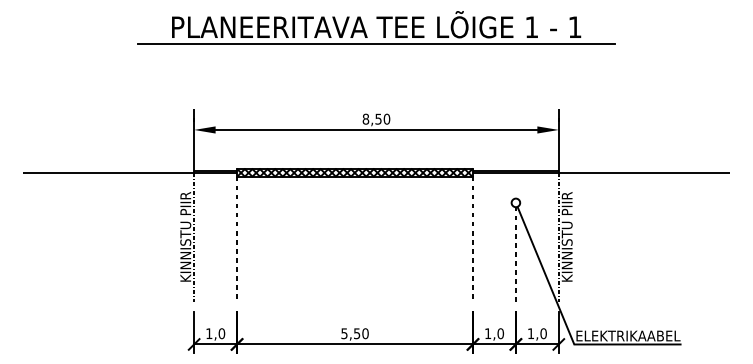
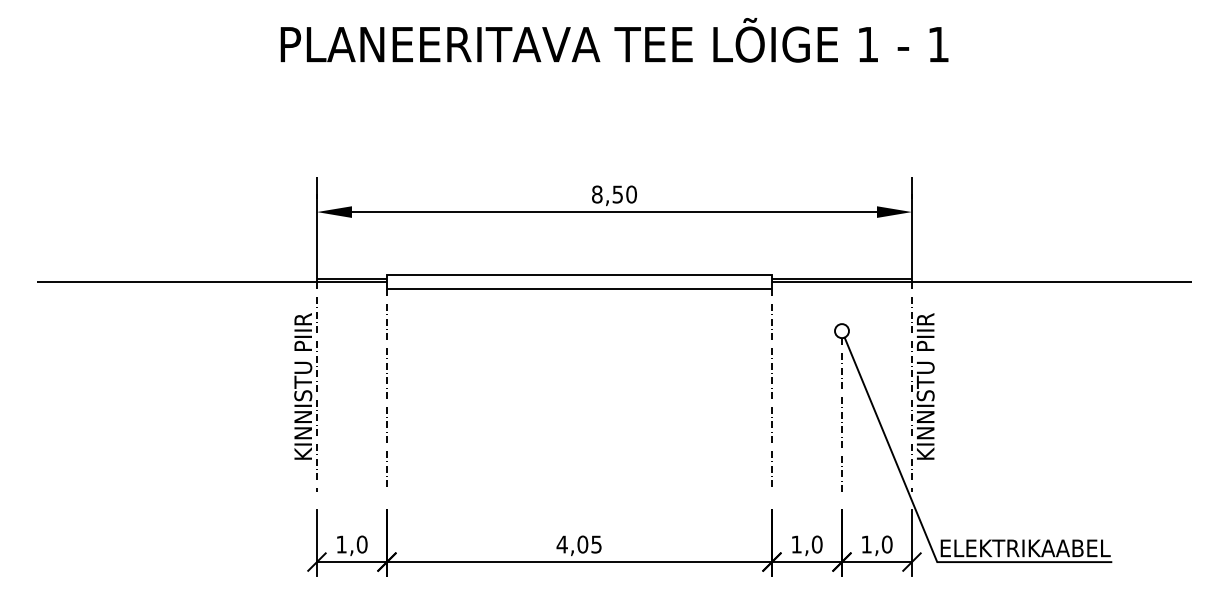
line: (376, 44) -> (614, 72), removed
hatch: (355, 172) -> (580, 281), removed
text: (354, 333) -> (578, 544), 5,50 -> 4,05

